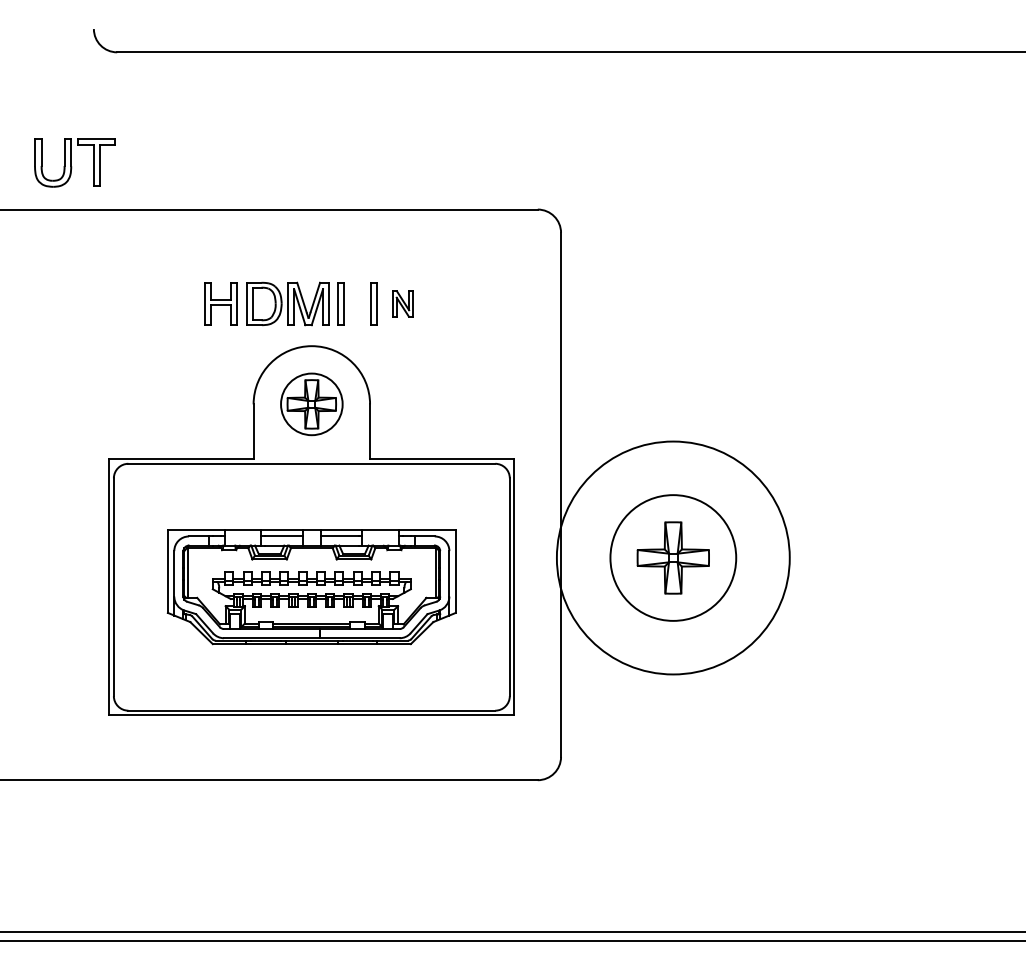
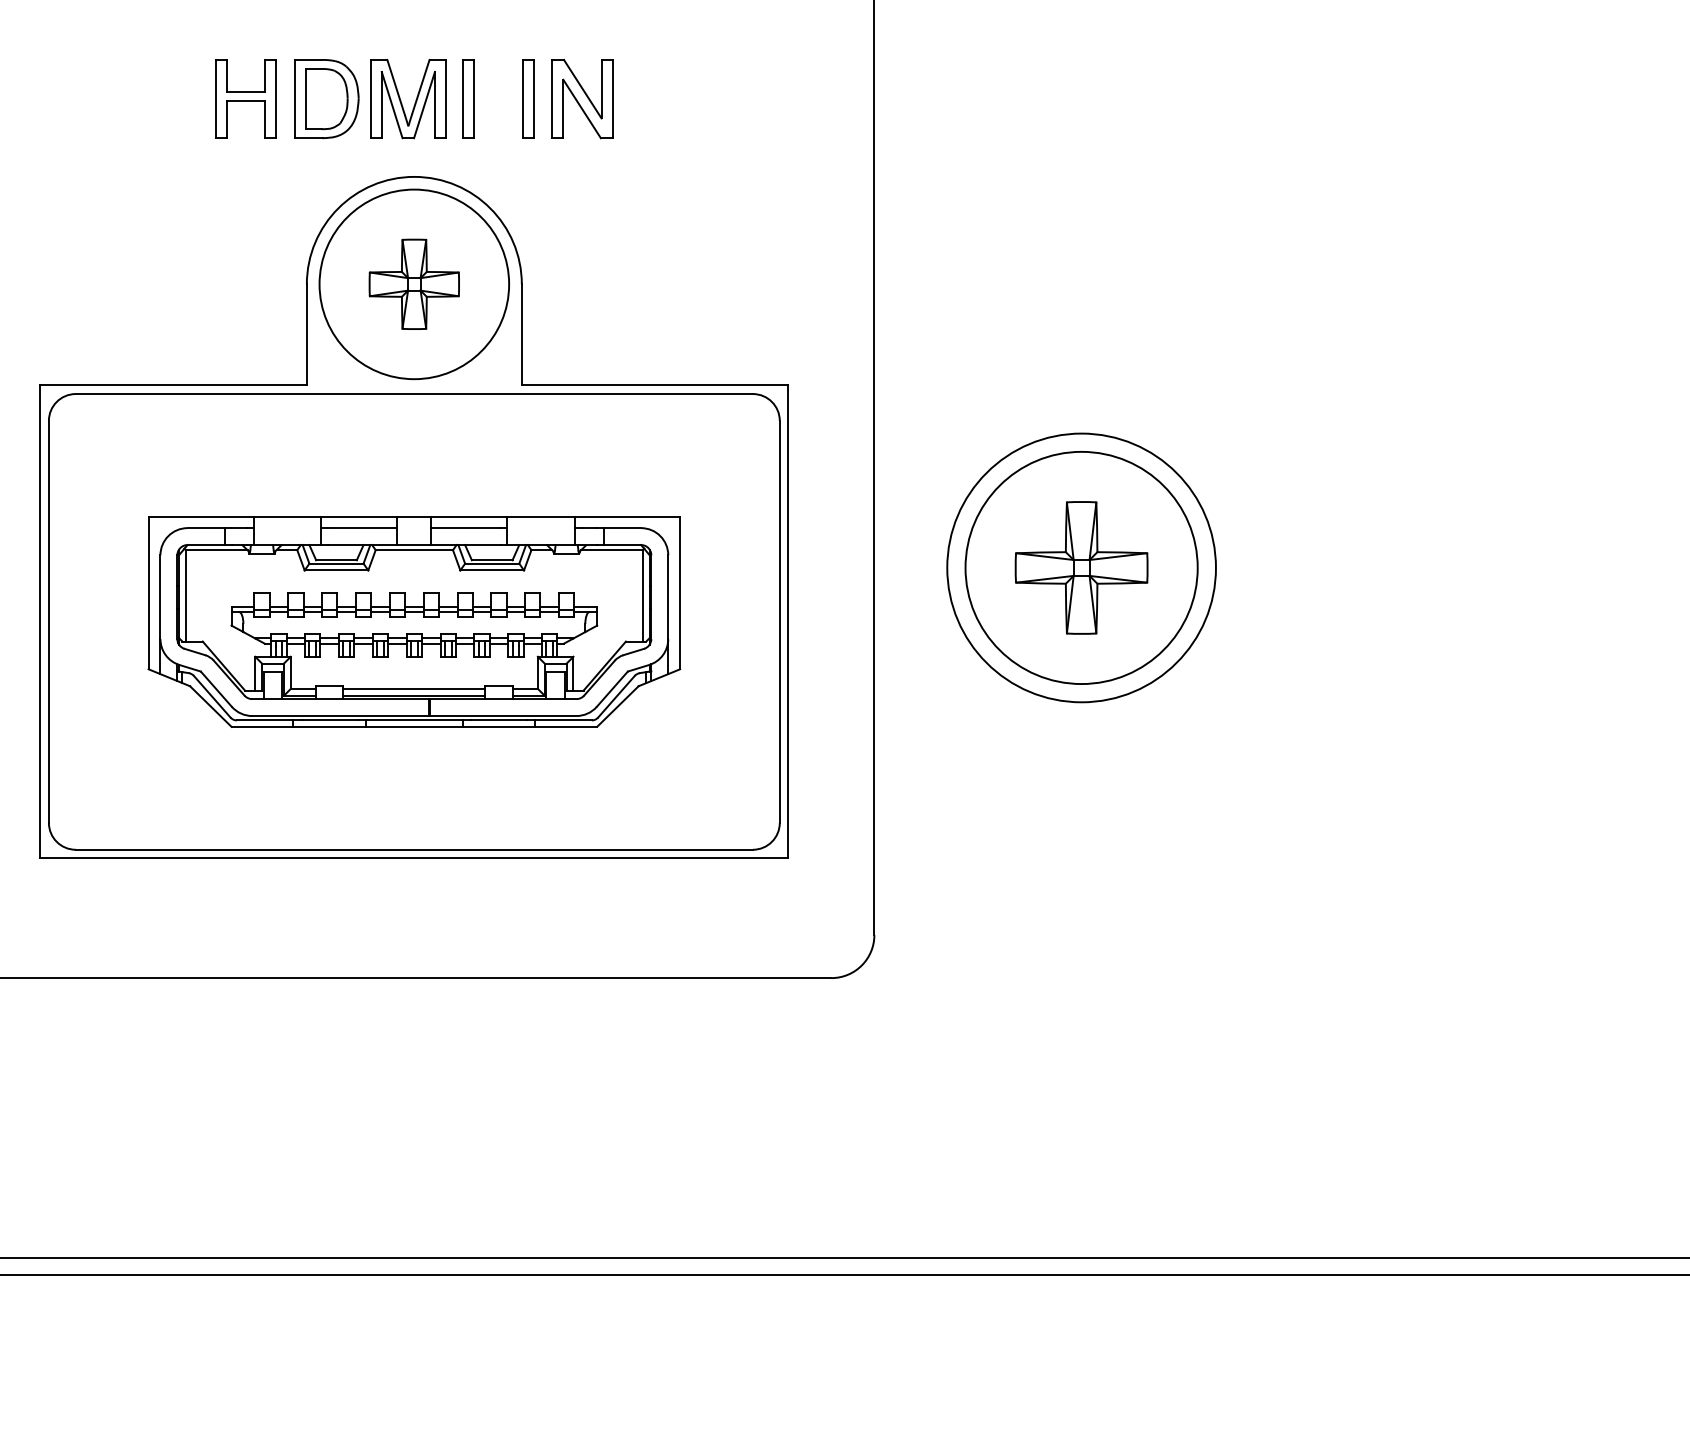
part: (402, 303) -> (581, 98), size x1.67
circle: (311, 404) -> (413, 284), size x1.67
circle: (673, 557) -> (1081, 567), size x0.62

